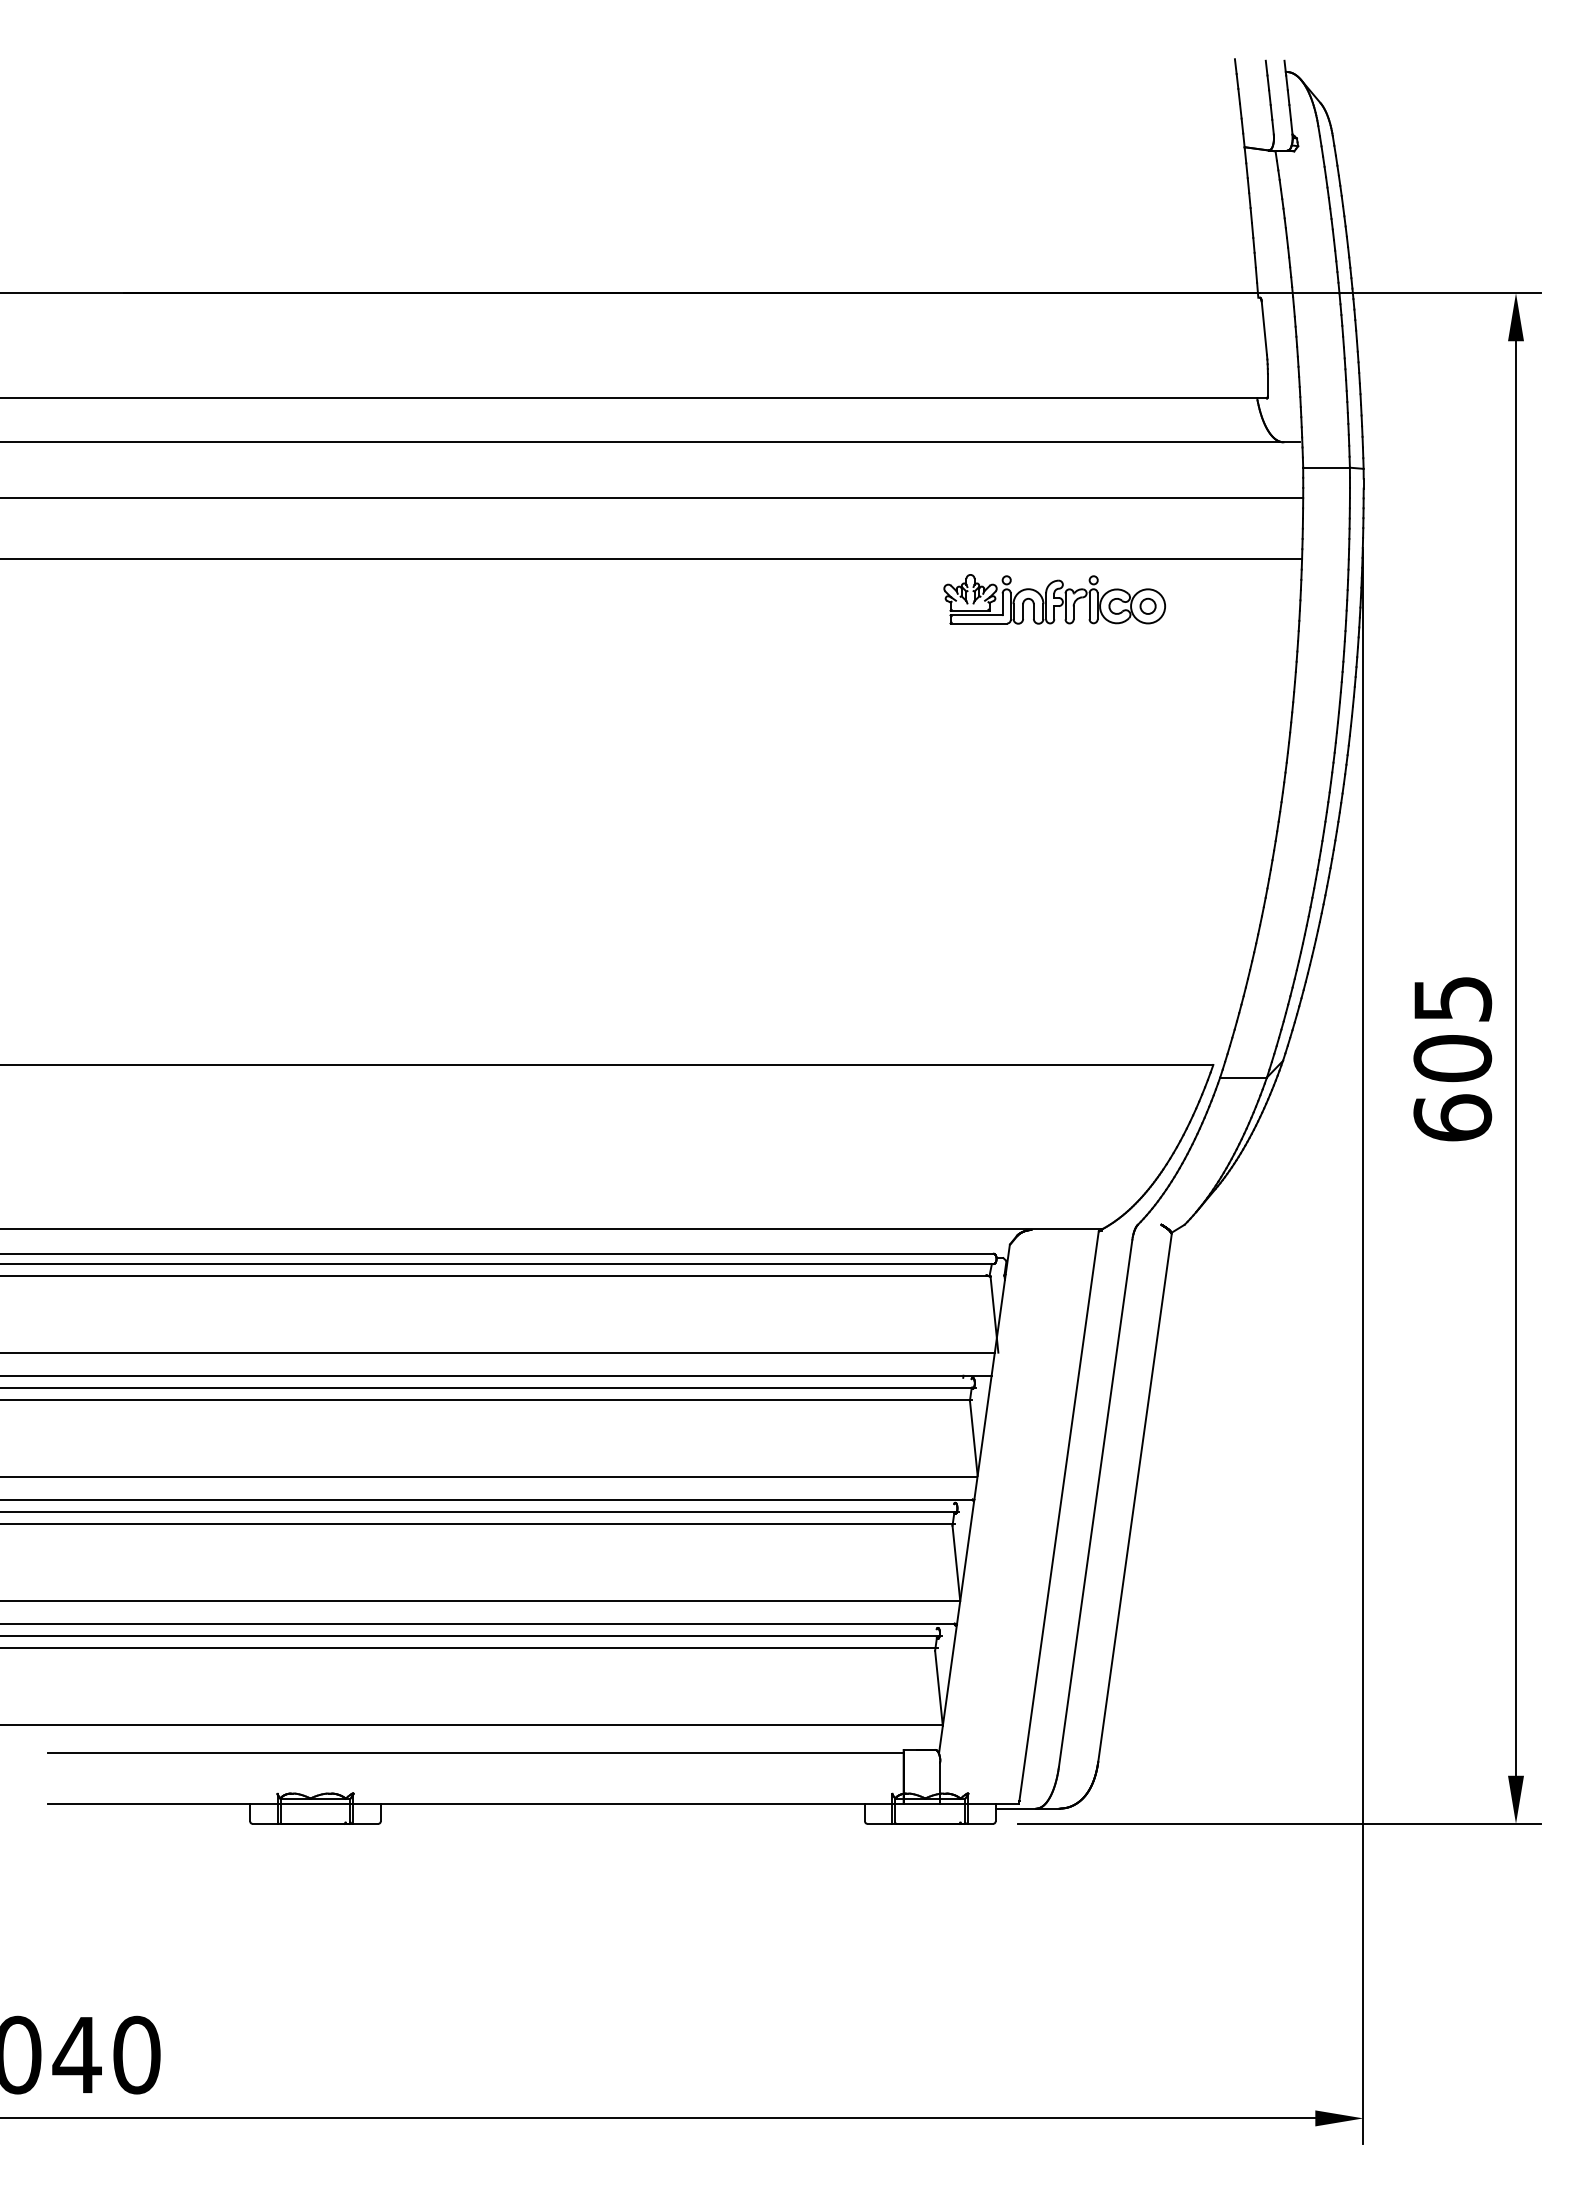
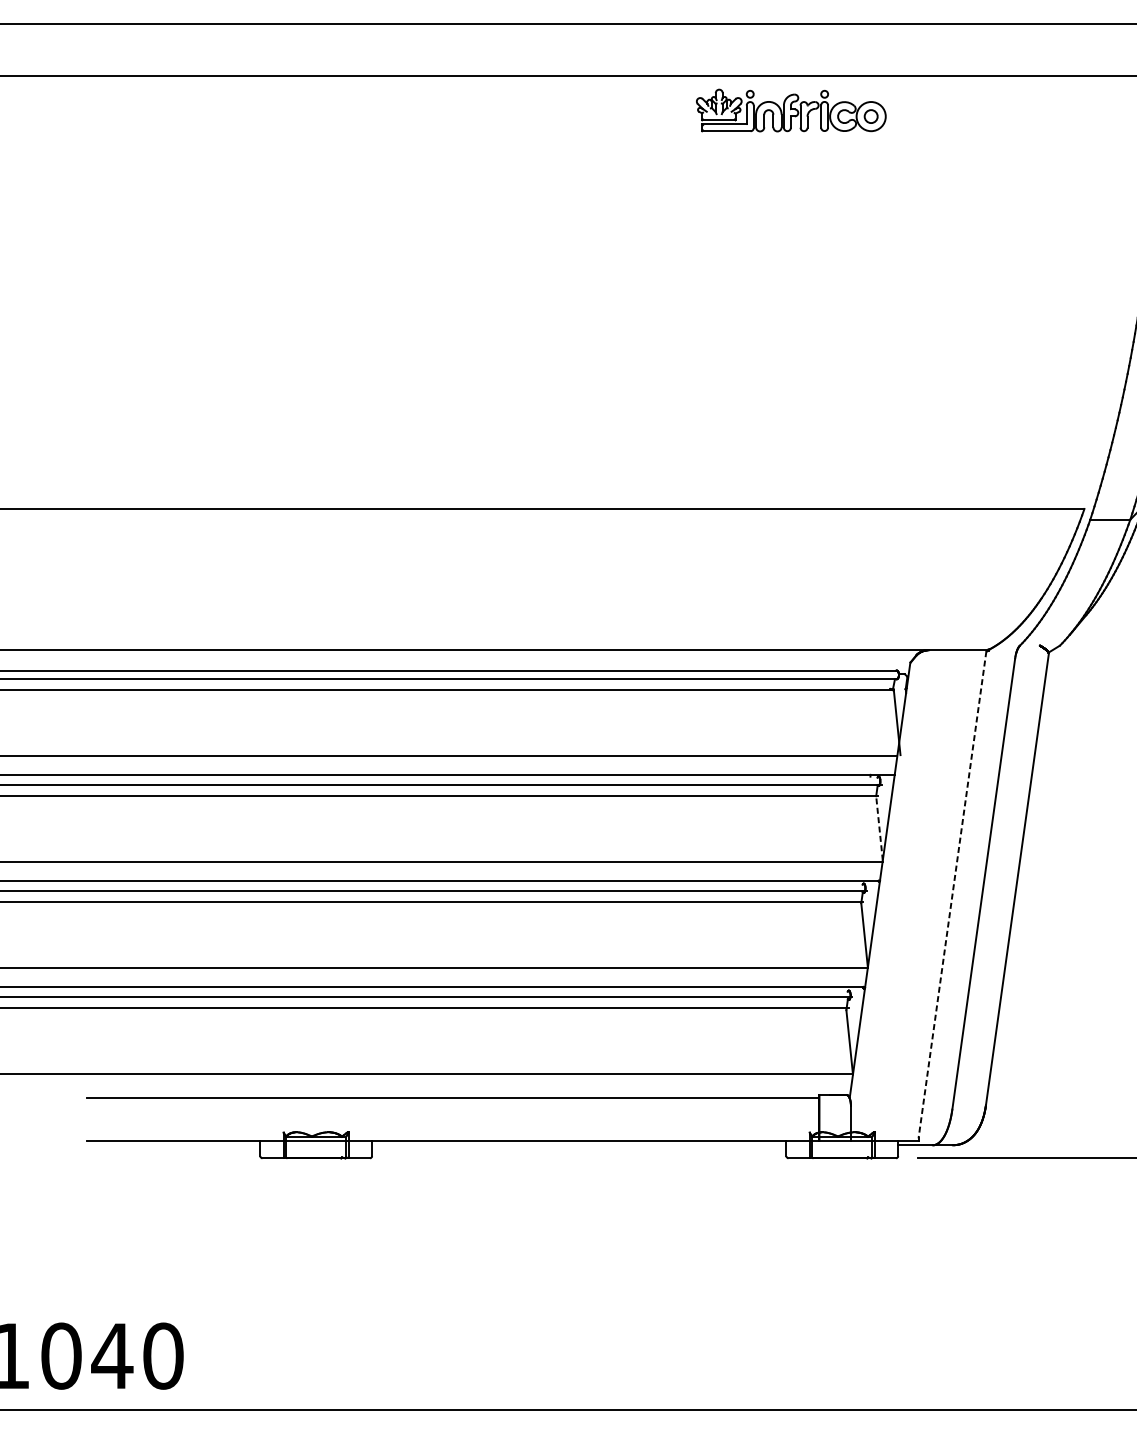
part: (1054, 599) -> (791, 110), moved
line: (973, 1438) -> (879, 828), solid -> dashed
line: (1059, 1516) -> (952, 895), solid -> dashed

